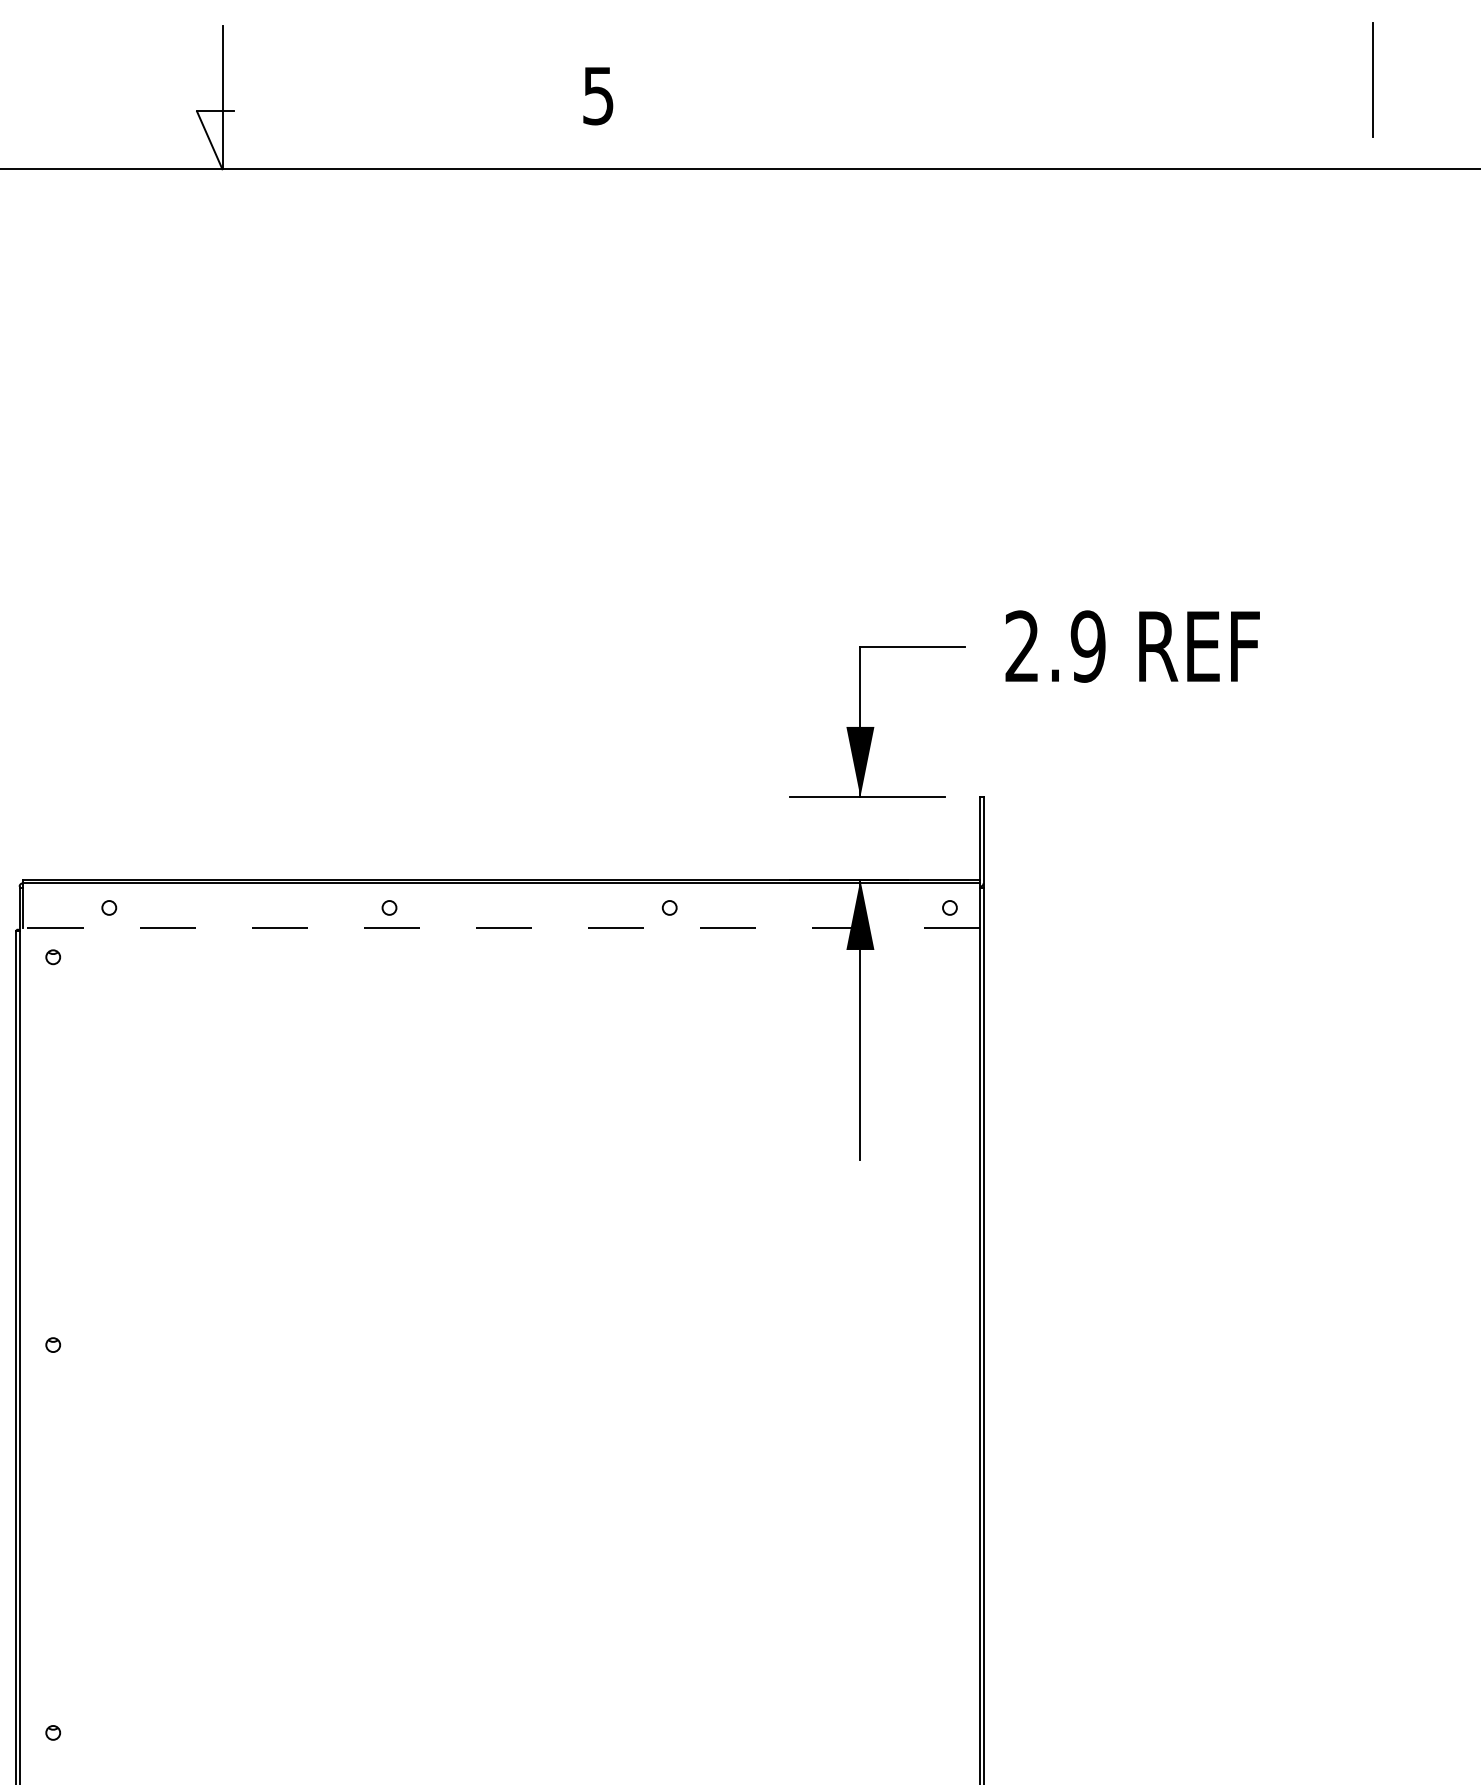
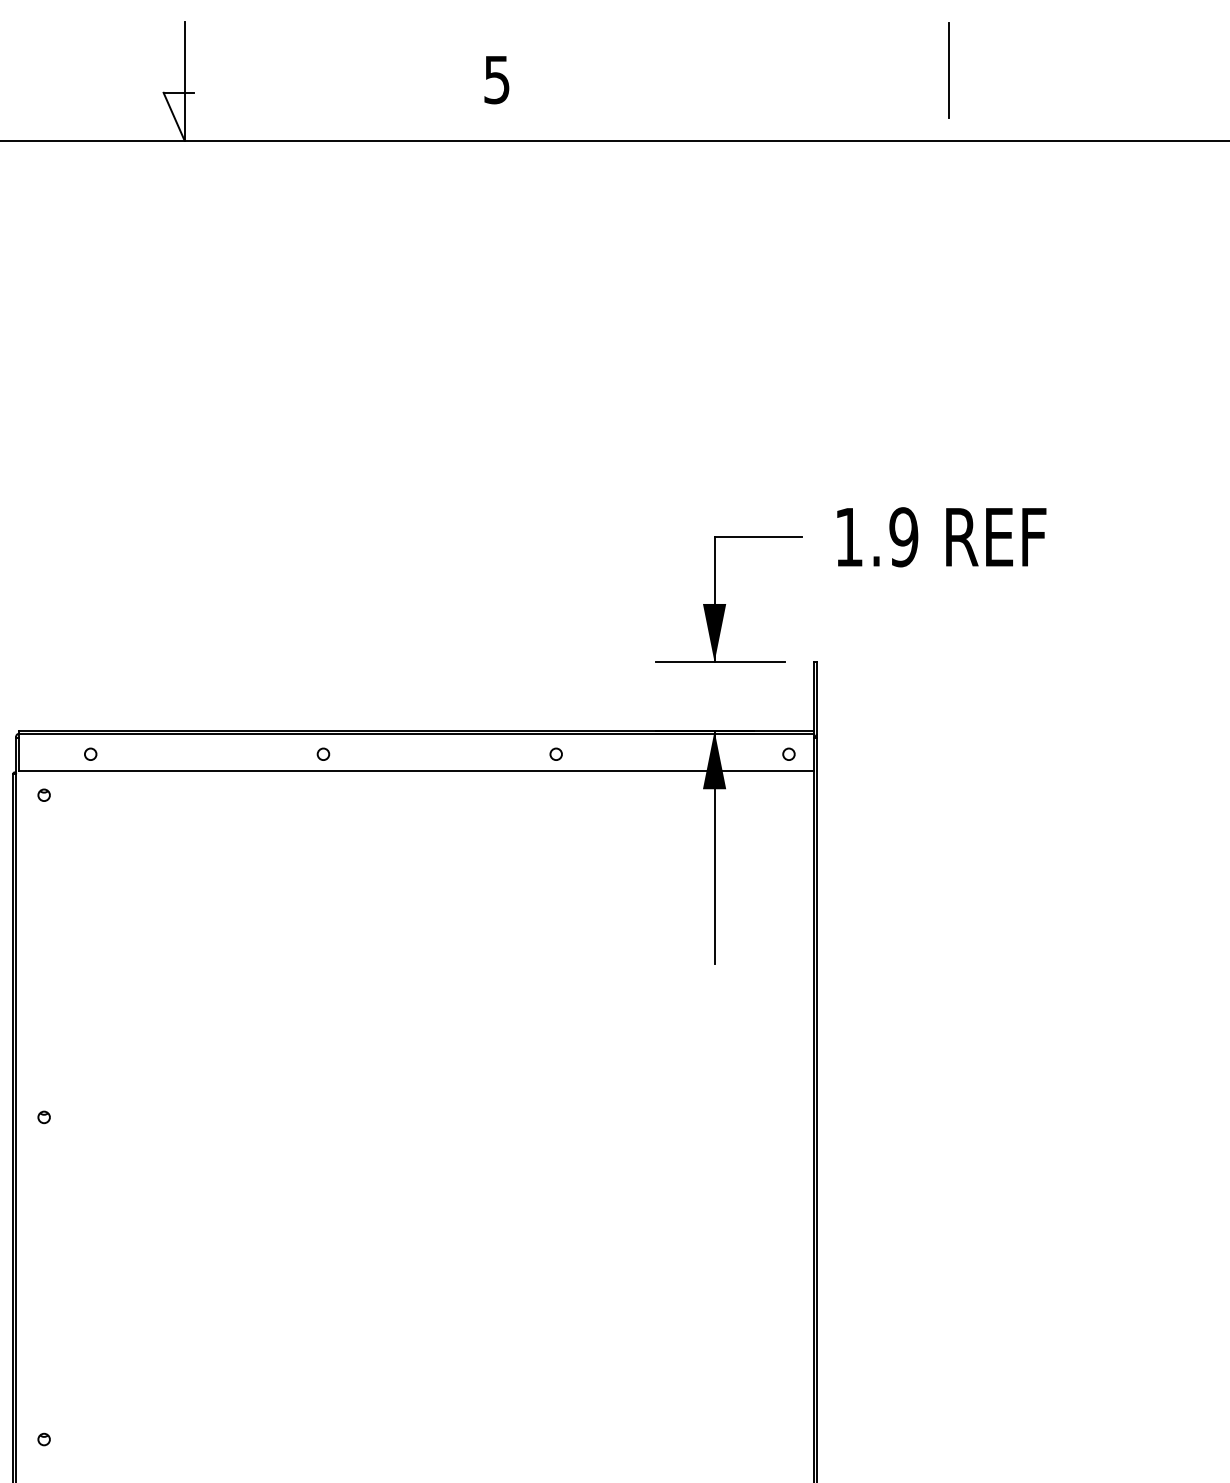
line: (1372, 79) -> (948, 70), moved
text: (1021, 645) -> (848, 536), 2.9 -> 1.9
line: (501, 928) -> (416, 771), dashed -> solid

